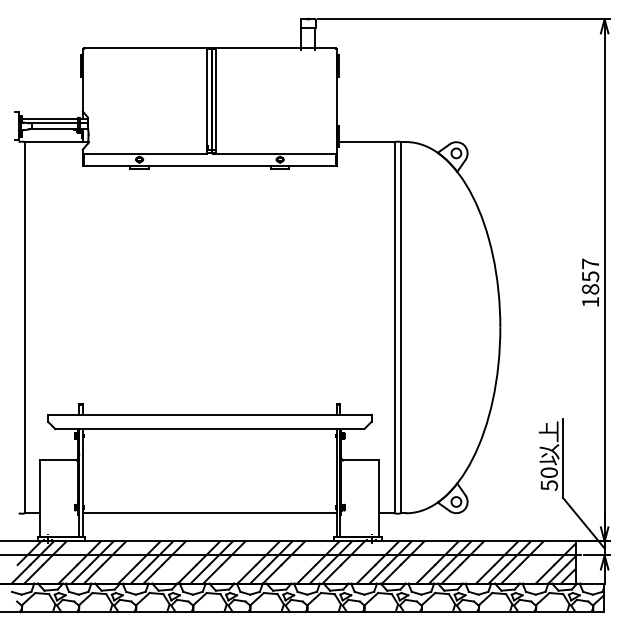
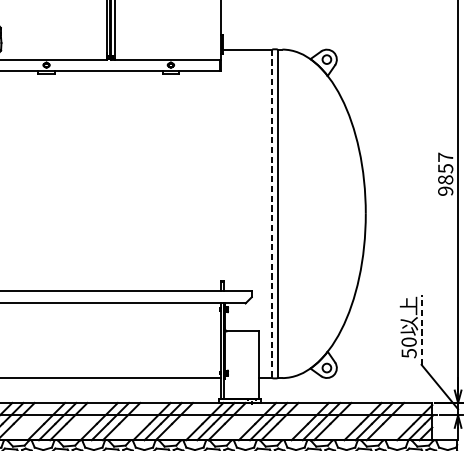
text: (590, 302) -> (445, 191), 1857 -> 9857
line: (394, 327) -> (272, 213), solid -> dashed
line: (563, 458) -> (421, 329), solid -> dashed

